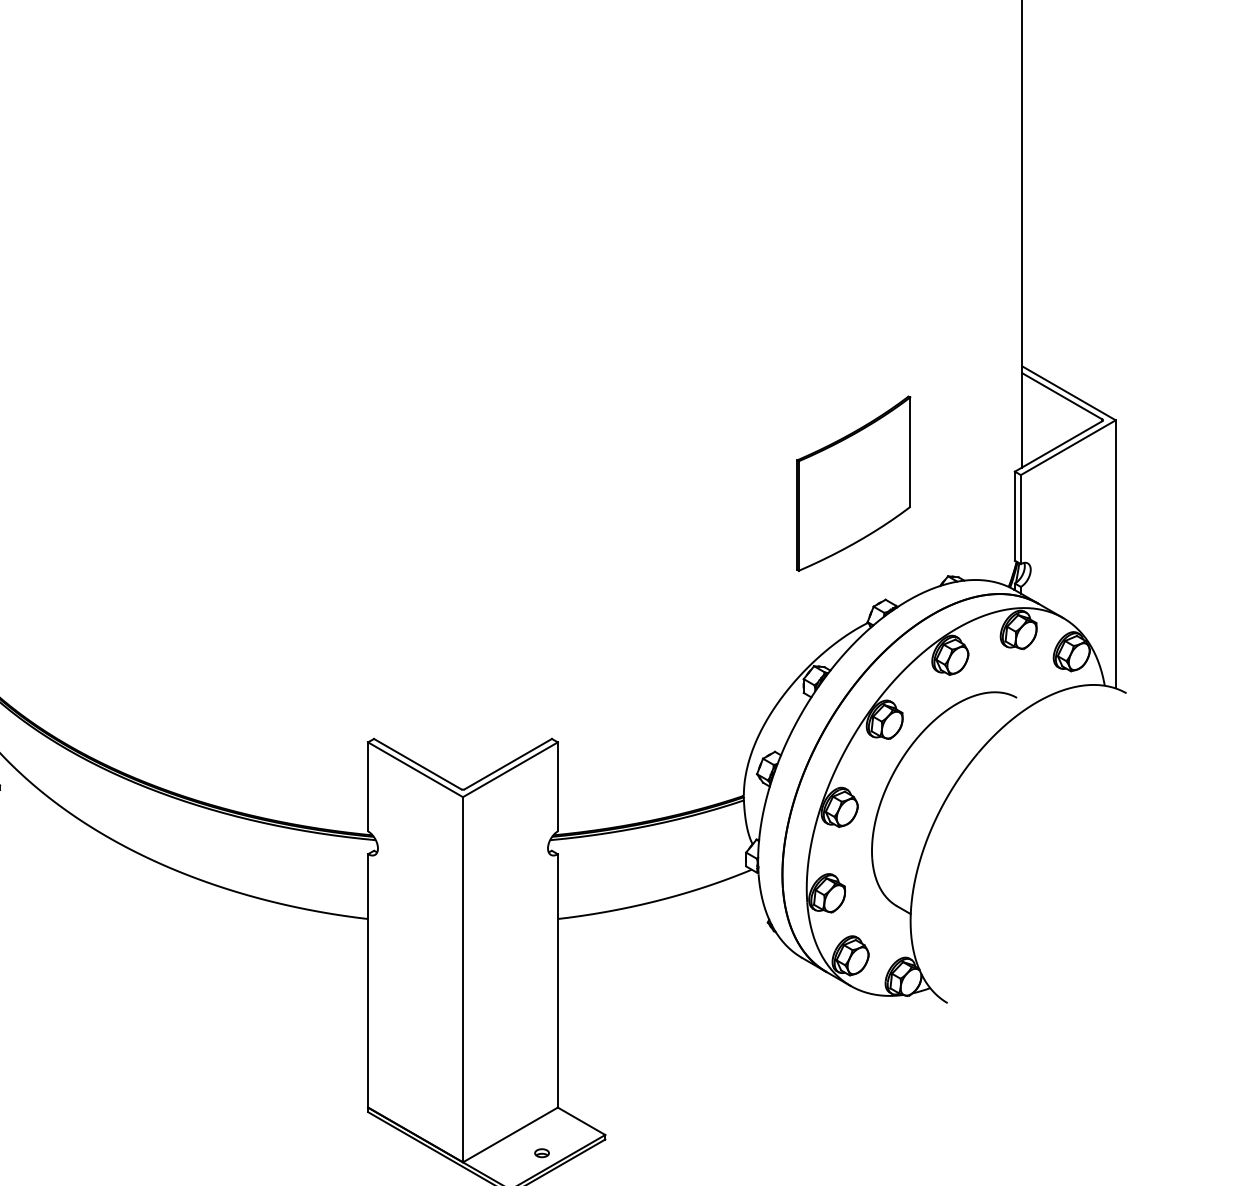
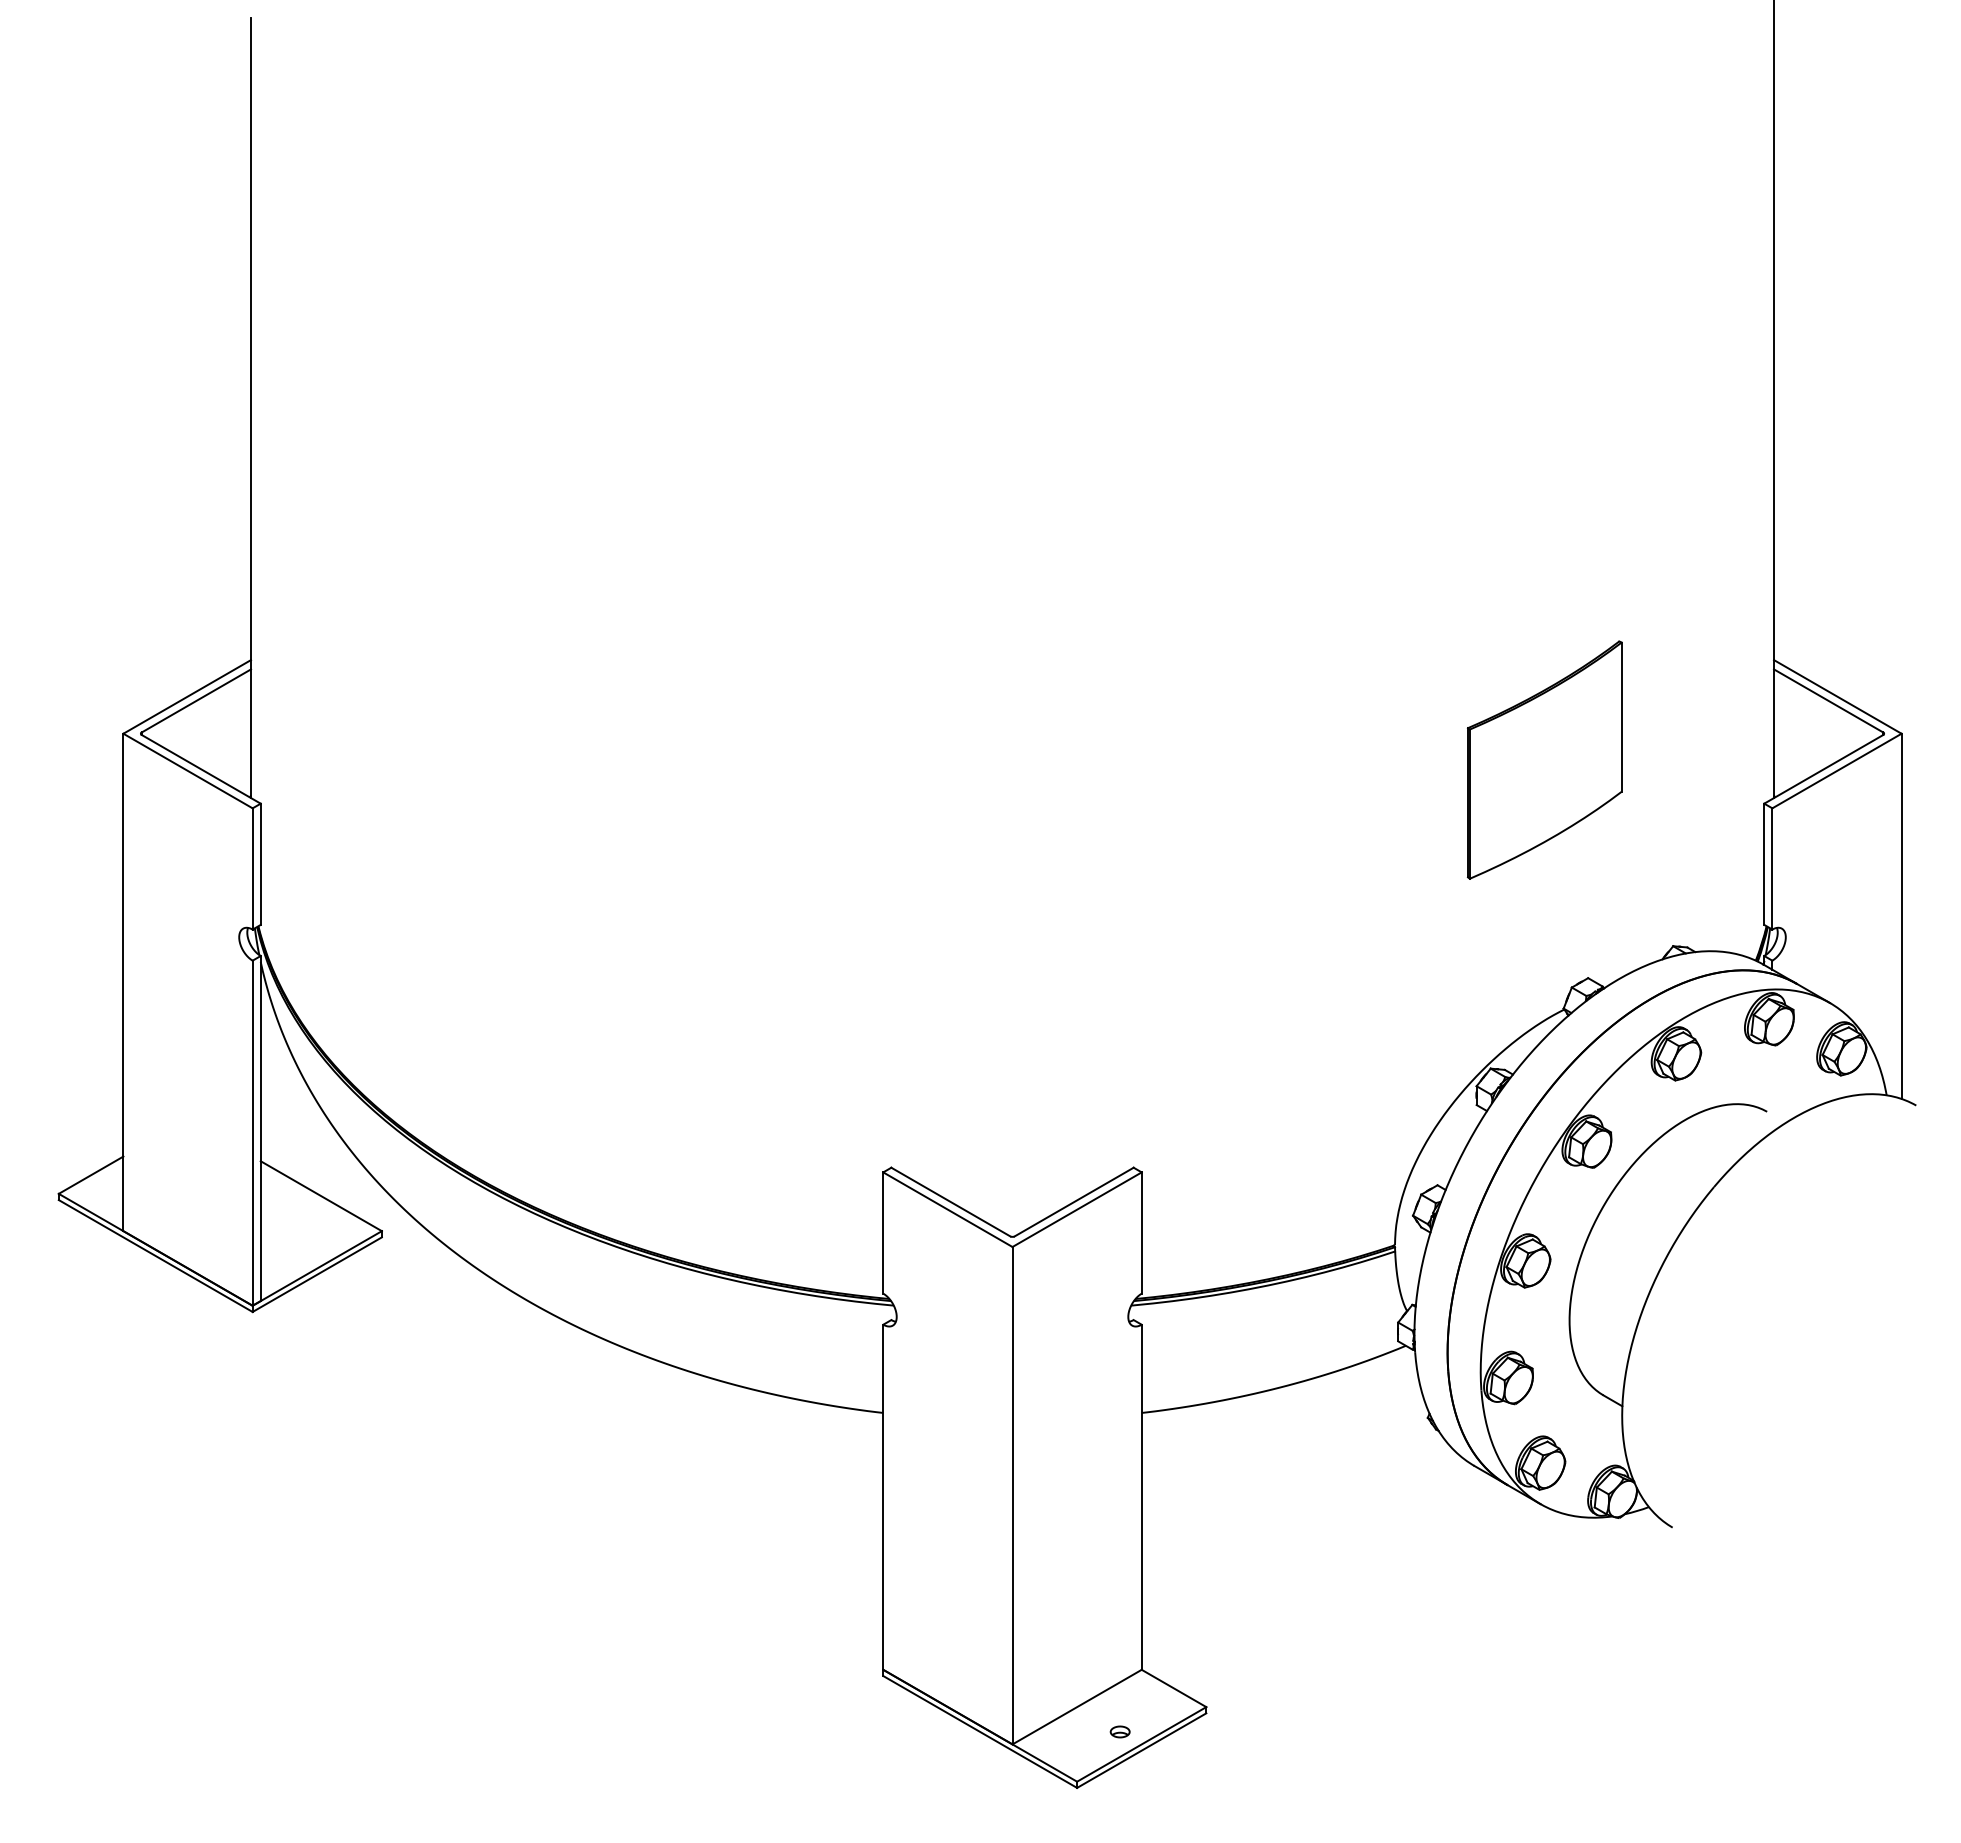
part: (853, 483) -> (1544, 759), moved

